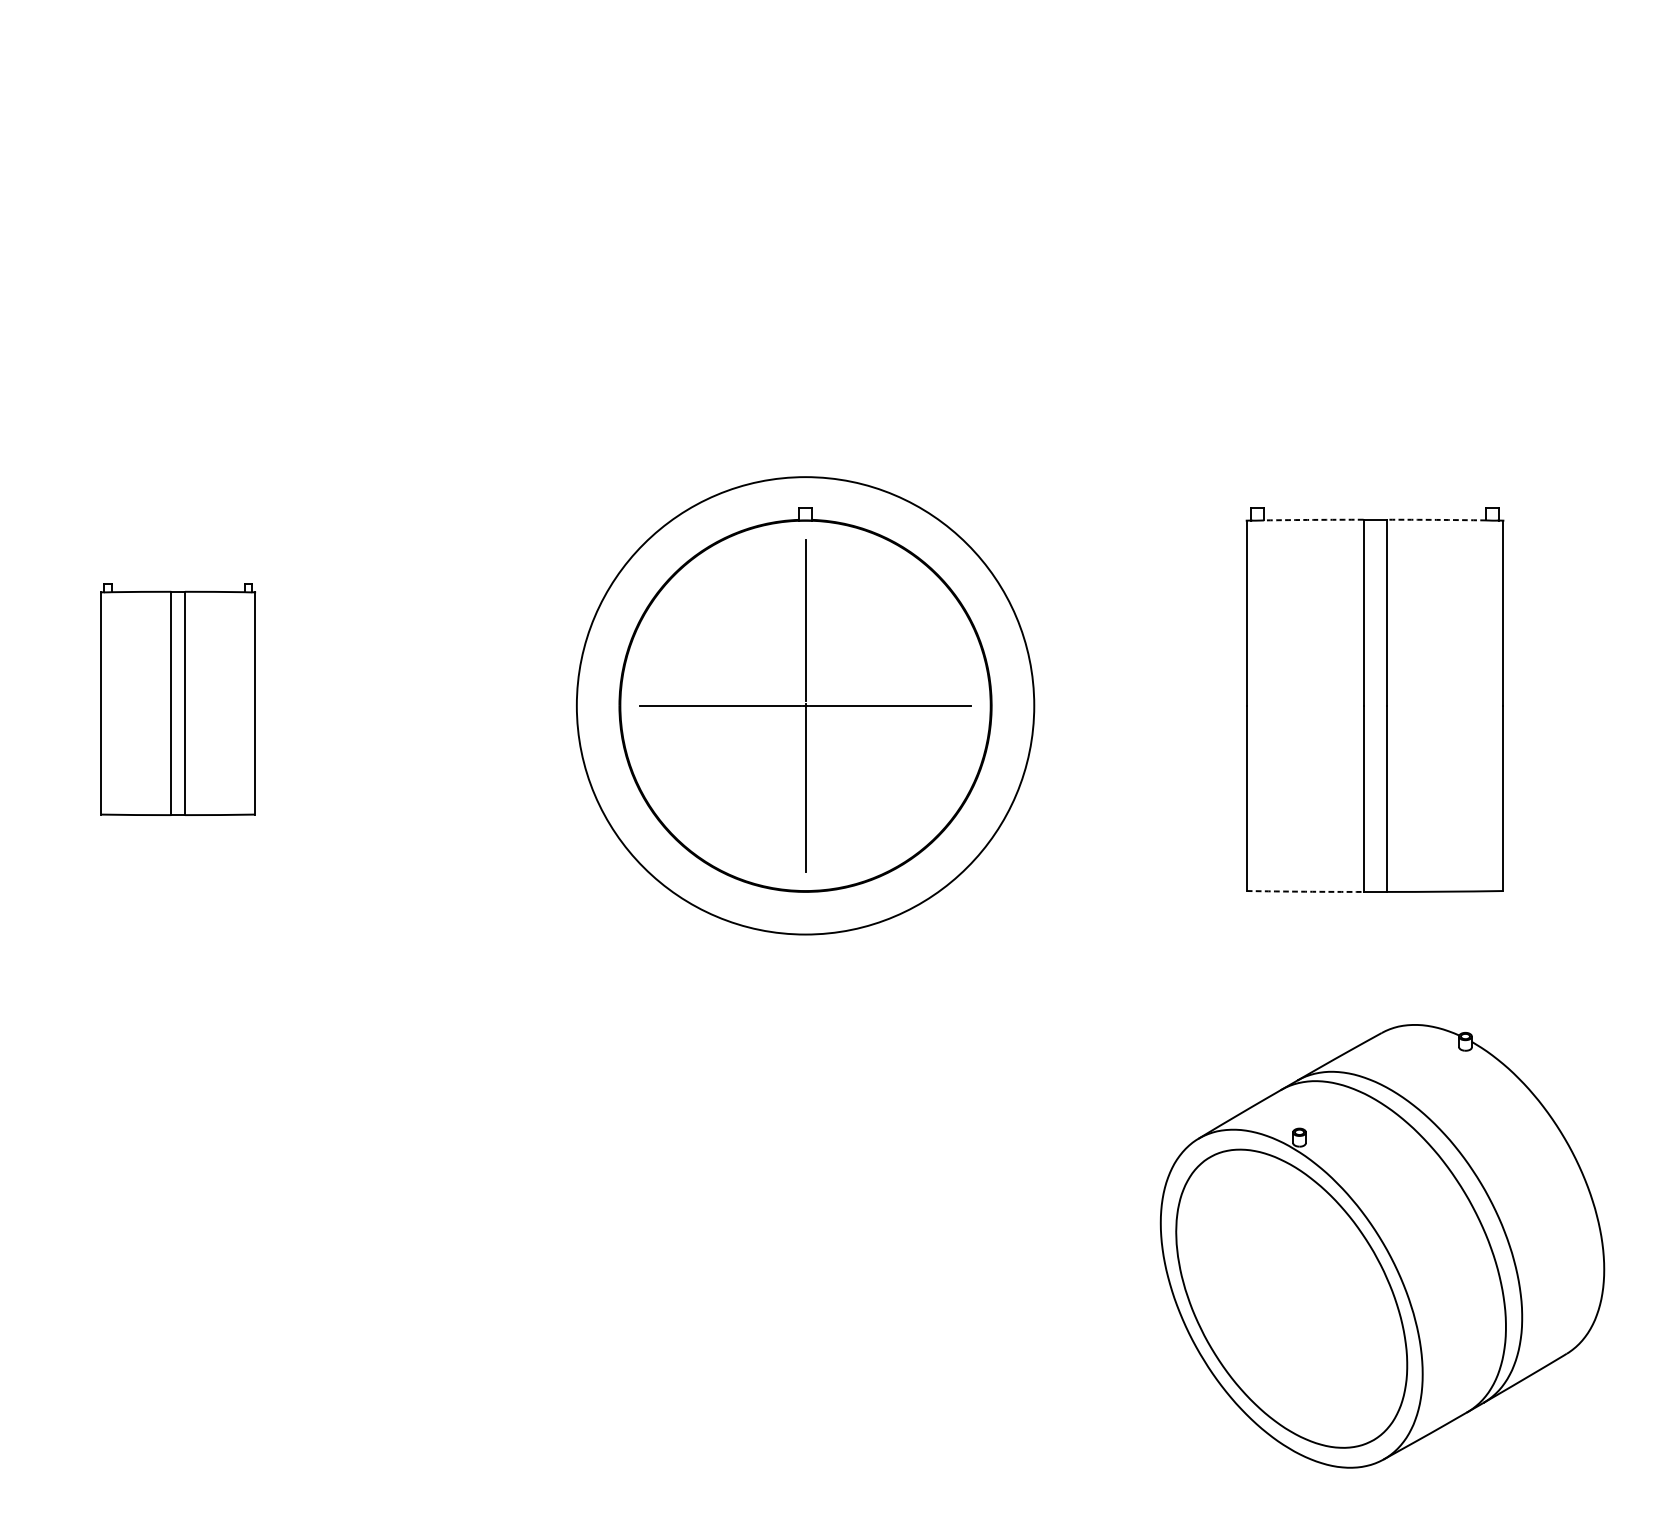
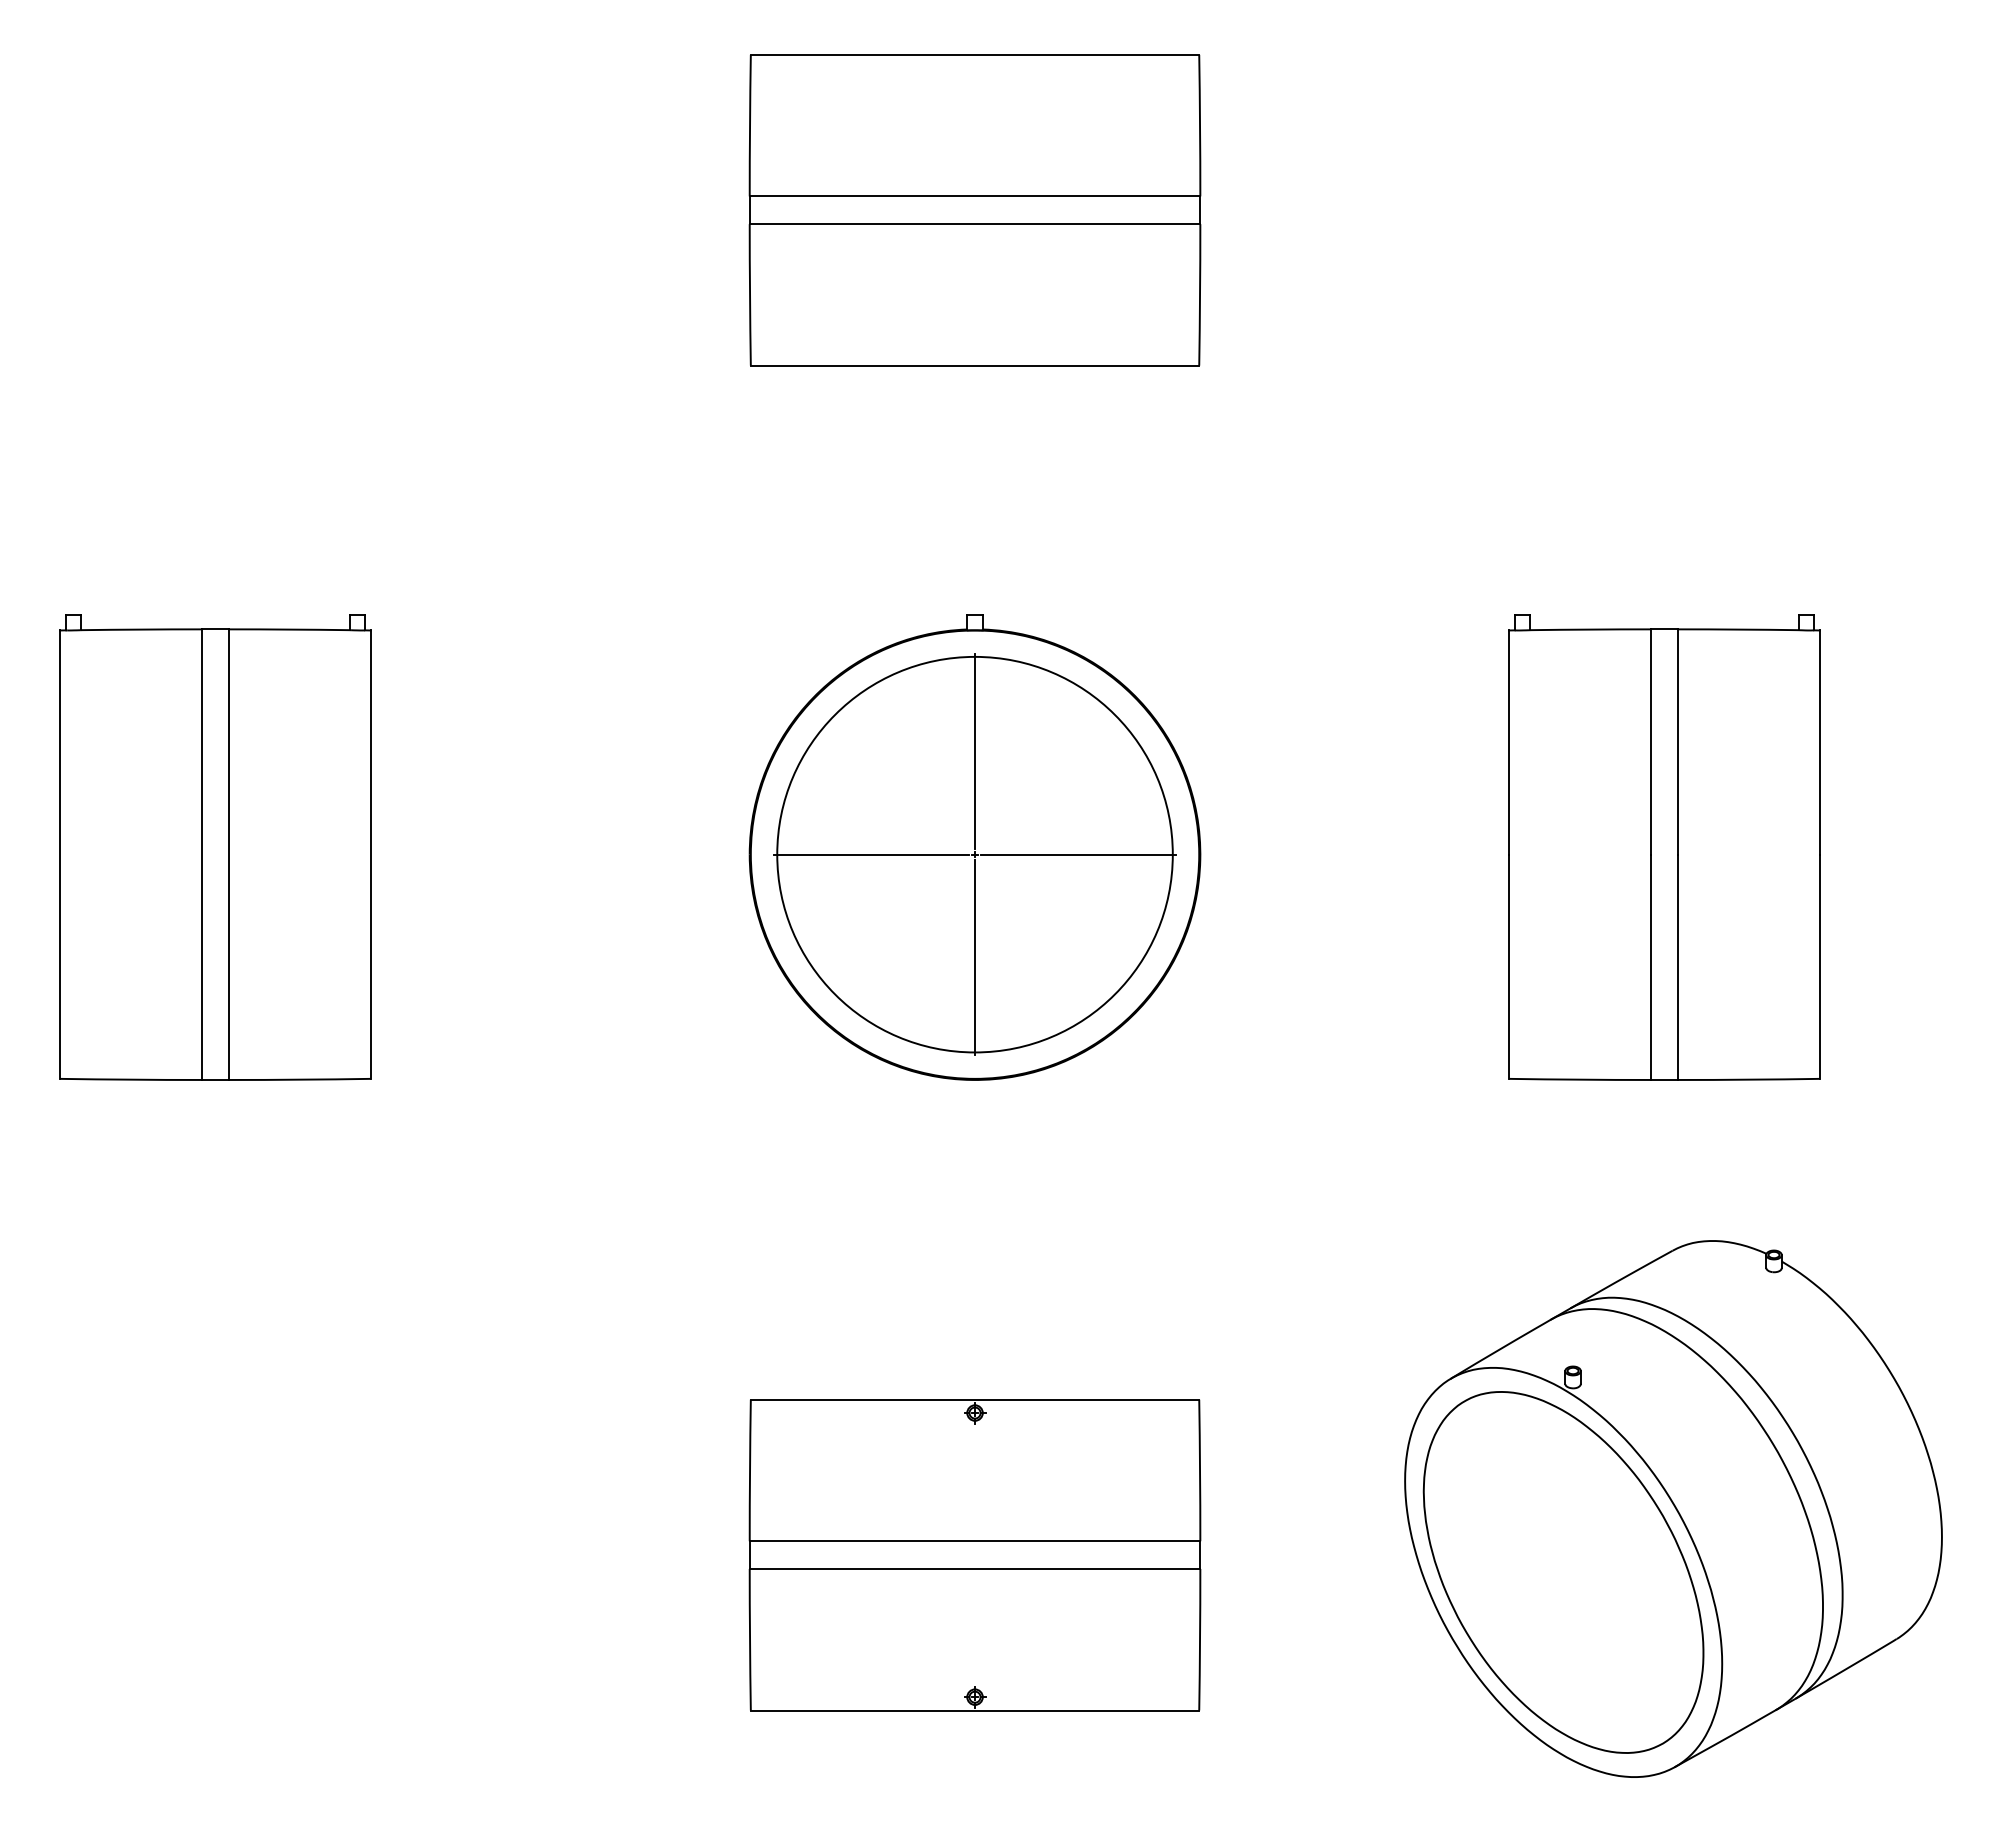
part: (805, 173) -> (974, 210), added
arc: (1313, 519) -> (1590, 629), dashed -> solid
arc: (1436, 519) -> (1738, 629), dashed -> solid
part: (178, 699) -> (215, 847), size x1.67
circle: (805, 705) -> (974, 854), size x0.71
arc: (1304, 891) -> (1579, 1079), dashed -> solid
part: (805, 1284) -> (974, 1555), added

